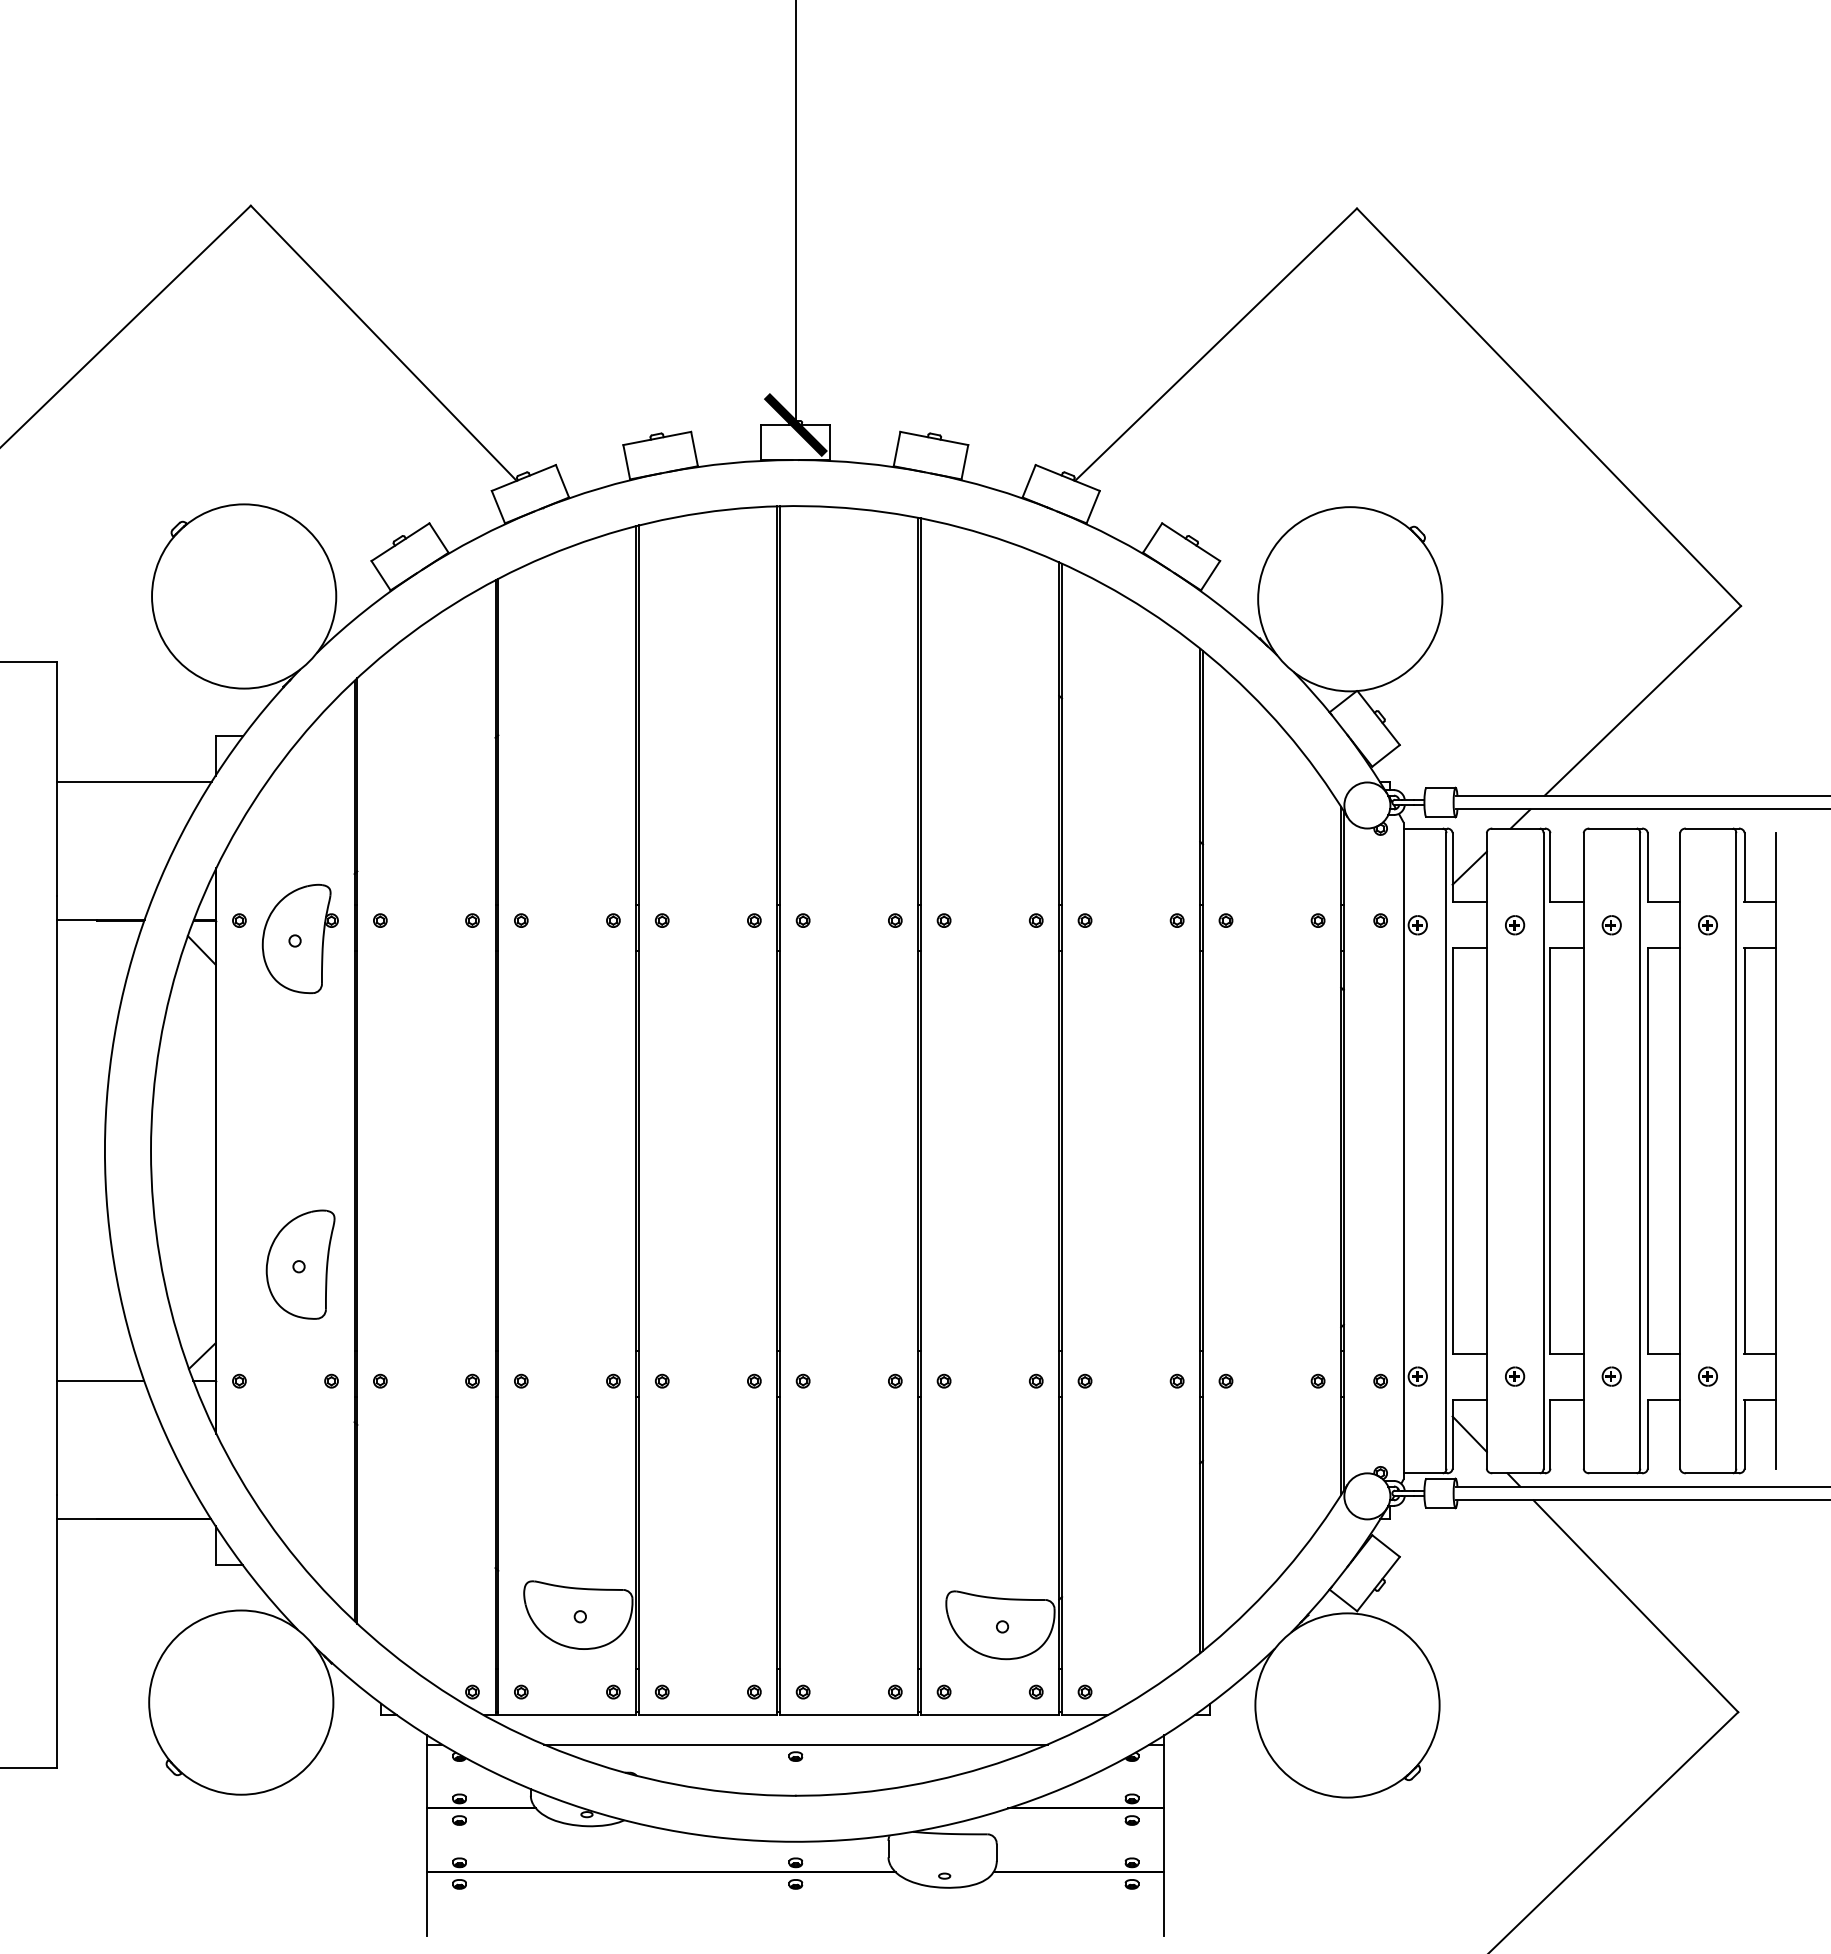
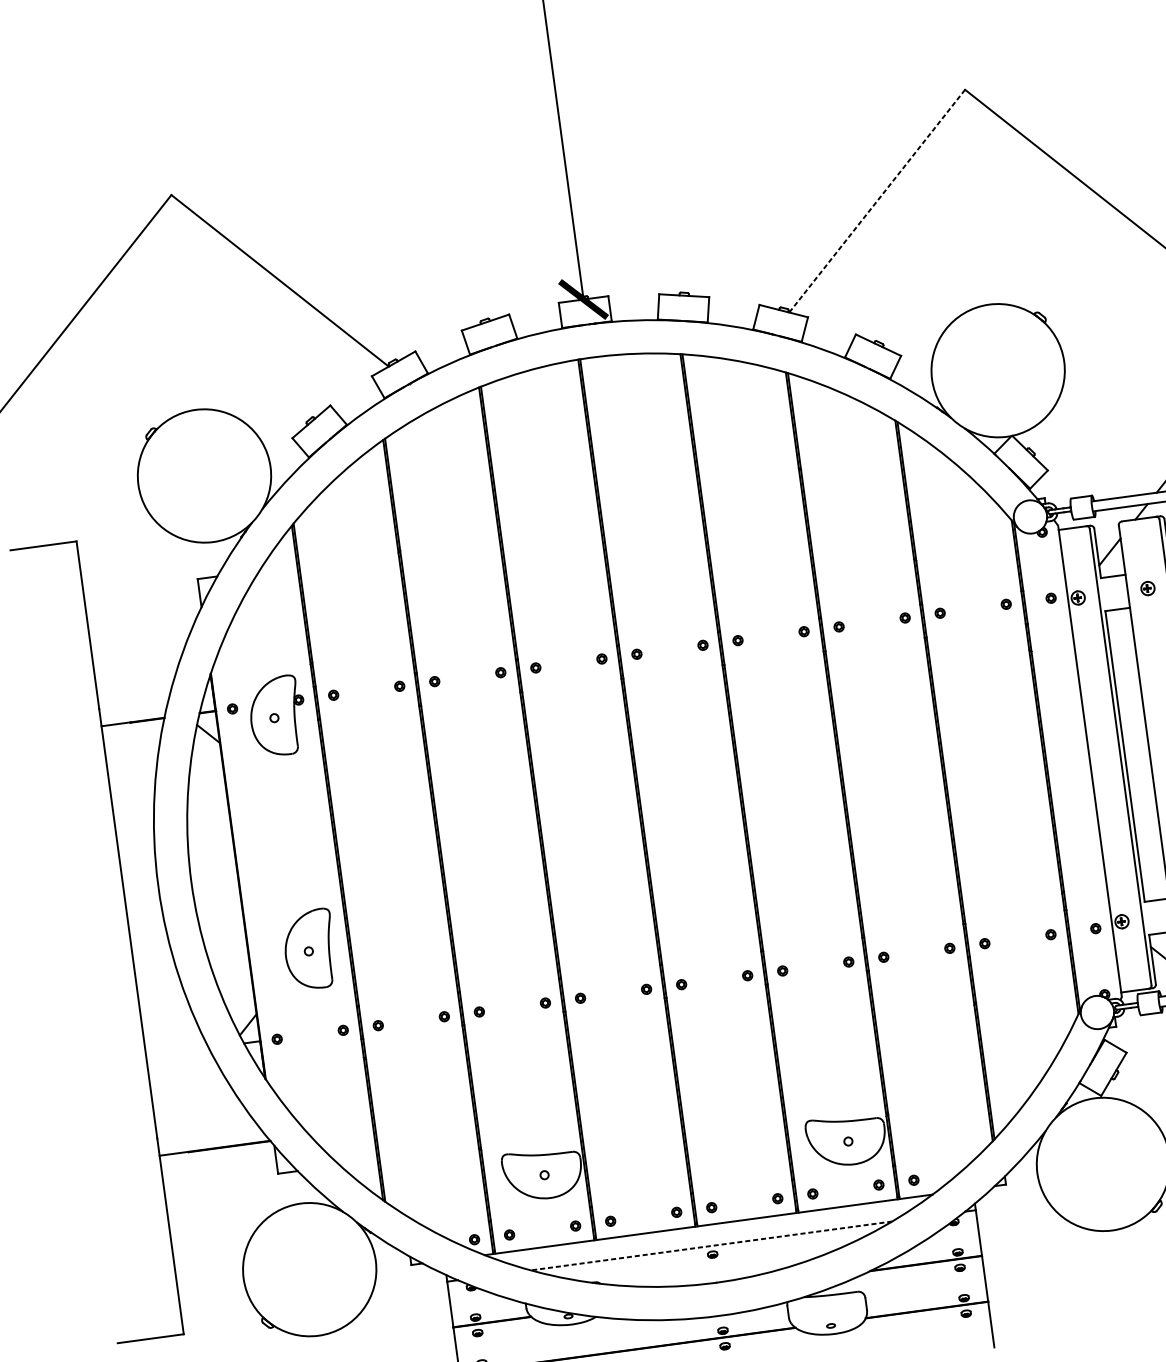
line: (1216, 344) -> (877, 200), solid -> dashed
line: (133, 781) -> (143, 619), removed
line: (100, 1380) -> (177, 1052), removed
line: (795, 1744) -> (711, 1245), solid -> dashed

